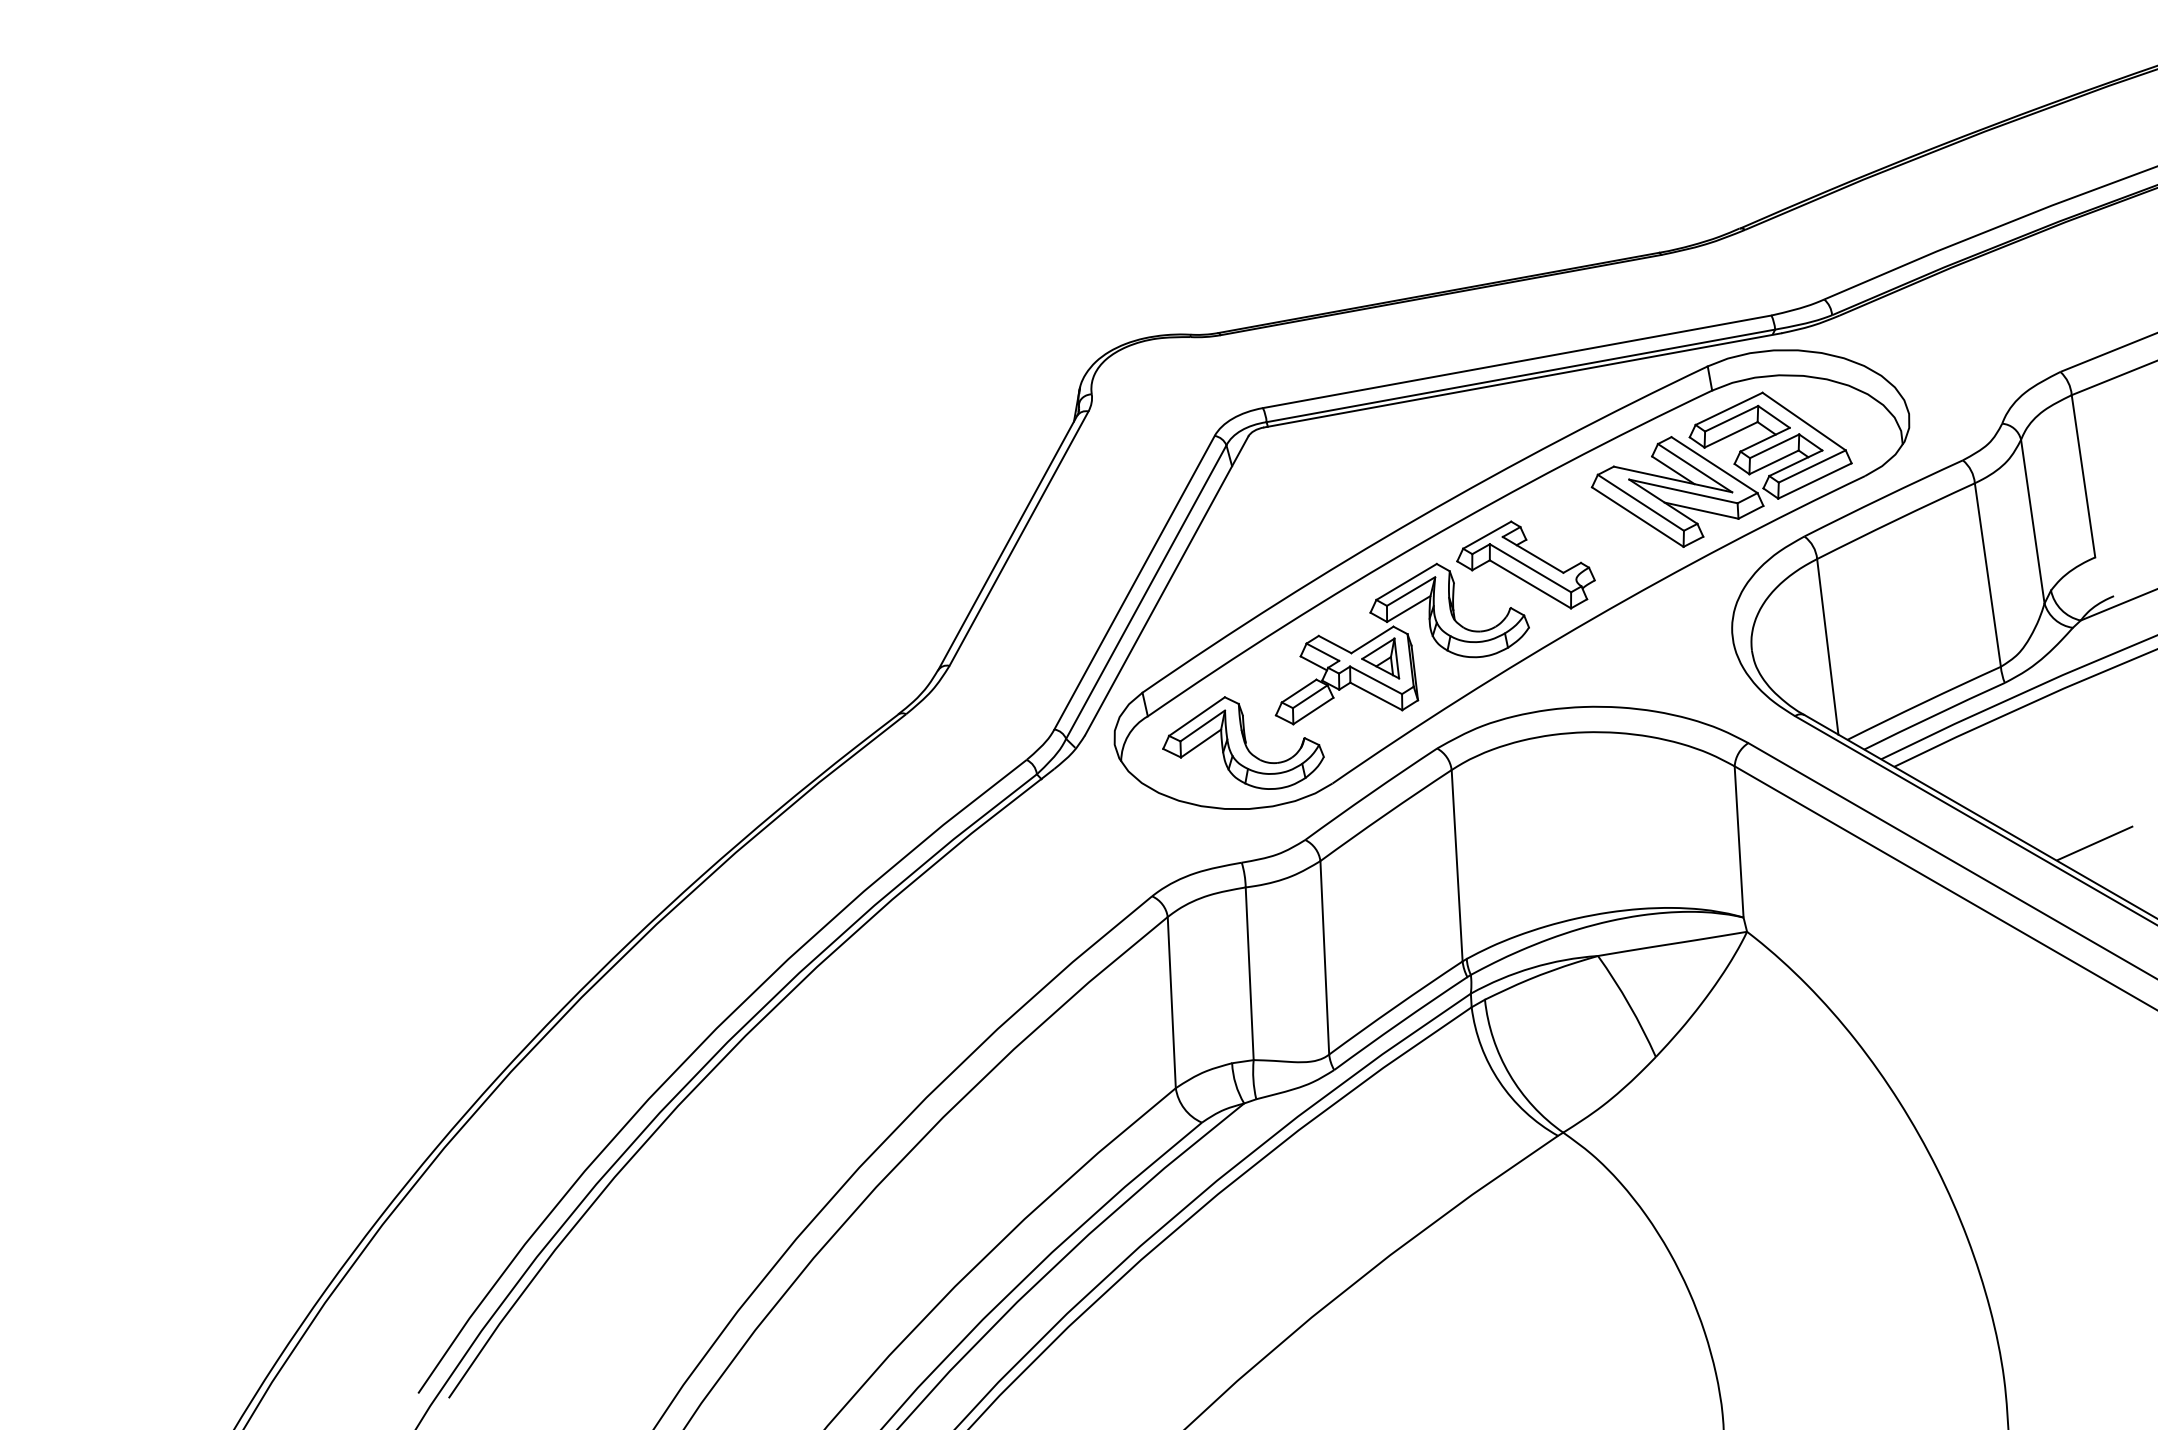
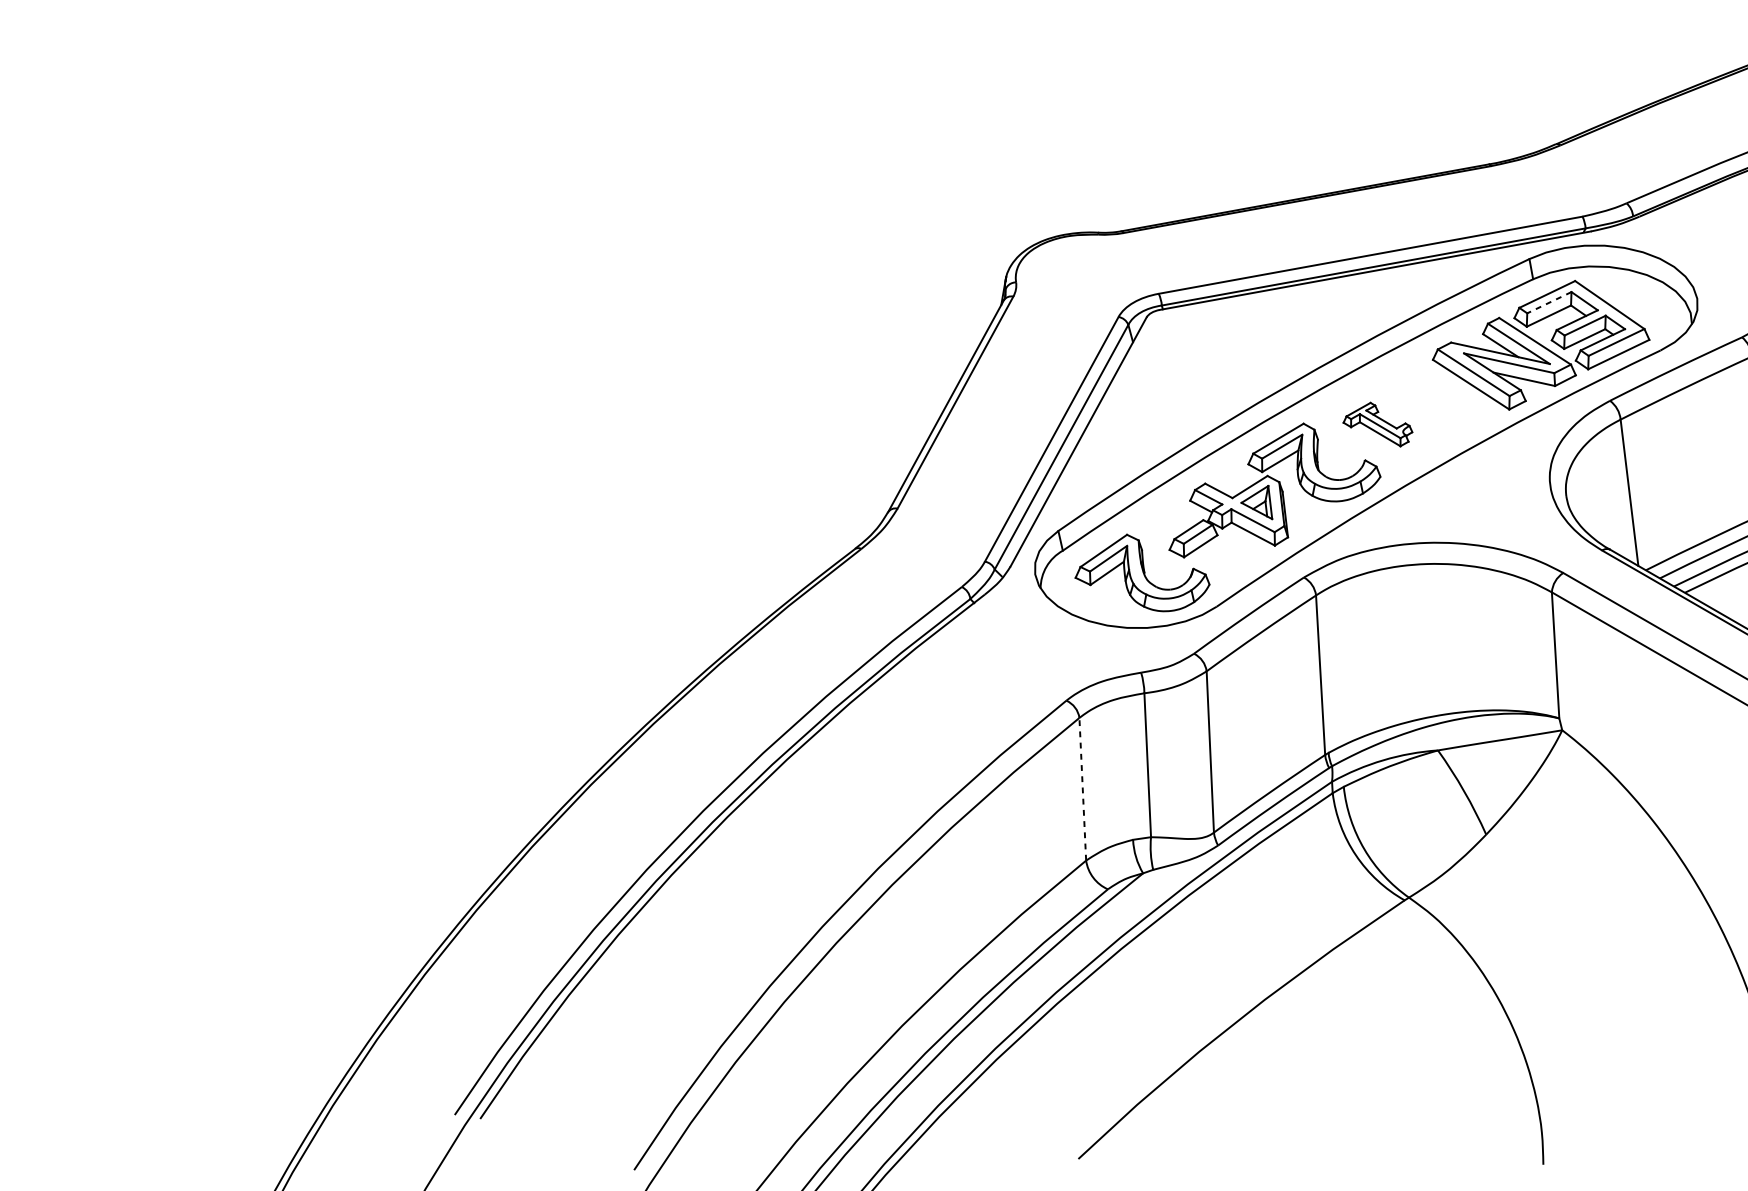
line: (1731, 418) -> (1549, 302), solid -> dashed
part: (1525, 564) -> (1377, 424), size x0.6
line: (1171, 1002) -> (1082, 789), solid -> dashed

